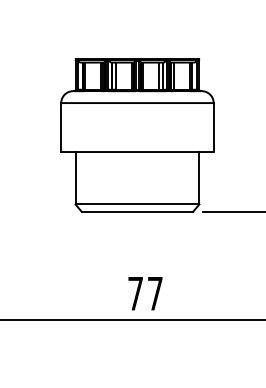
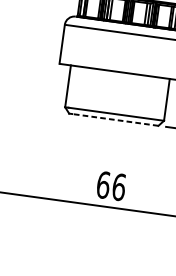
line: (138, 211) -> (114, 119), solid -> dashed
text: (145, 293) -> (111, 186), 77 -> 66

